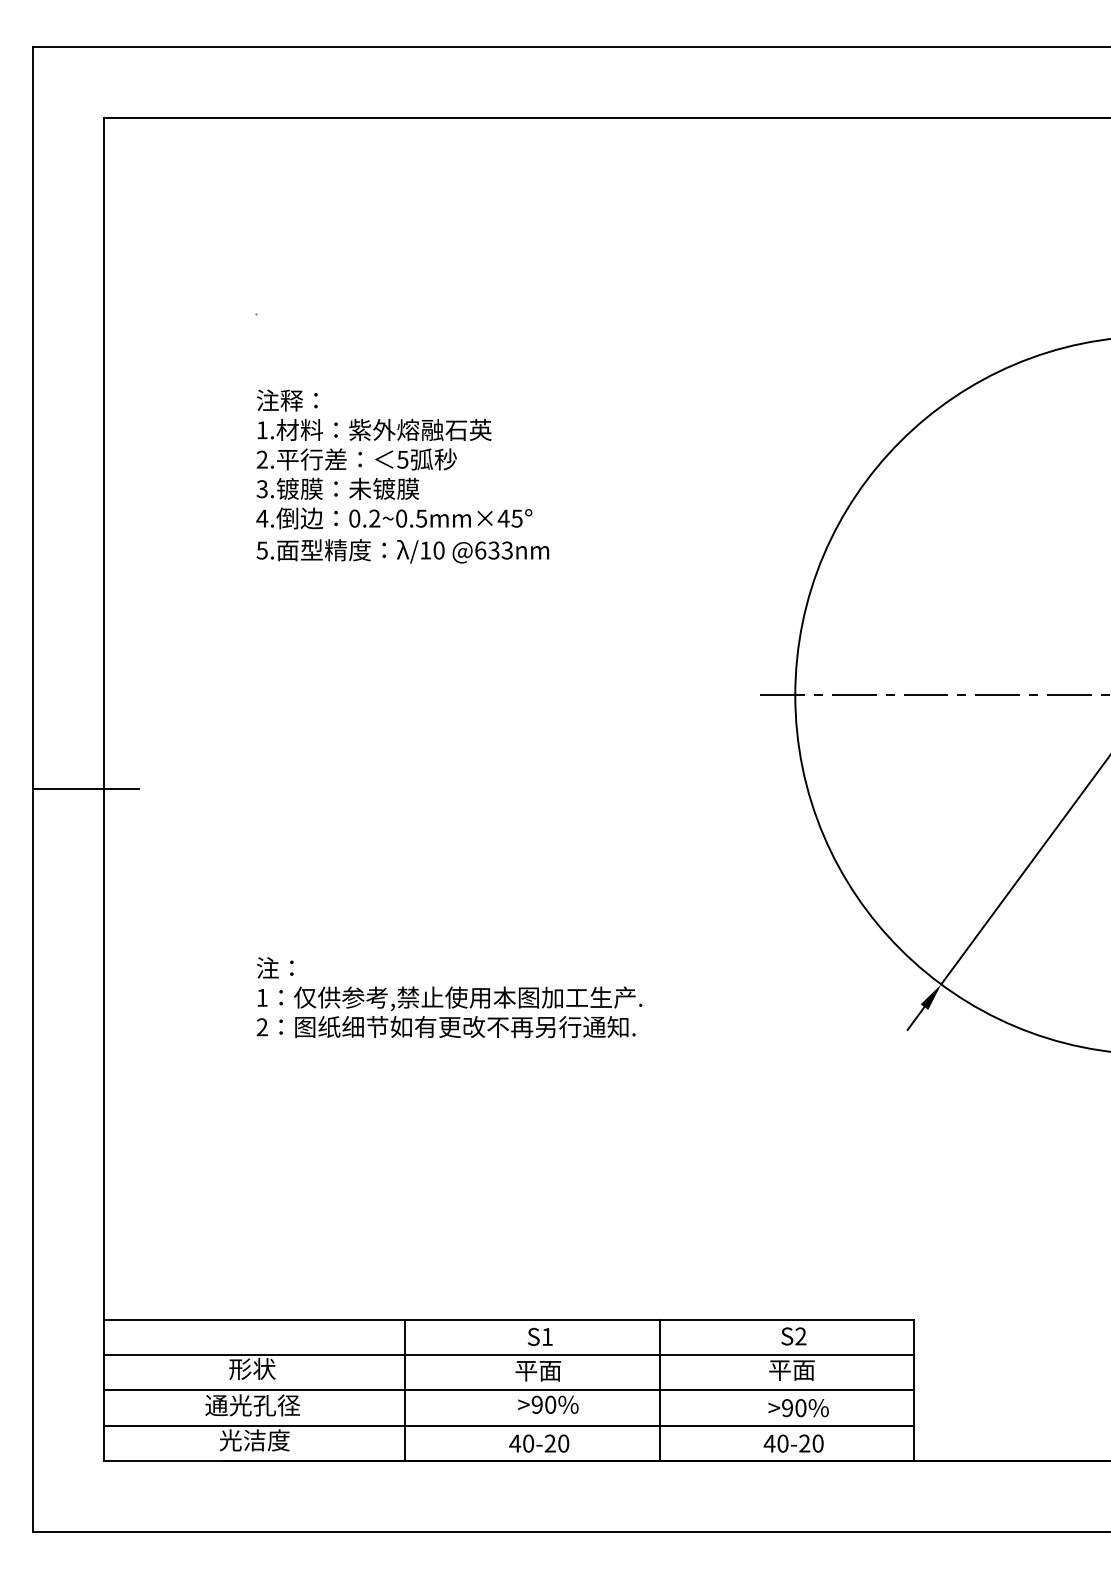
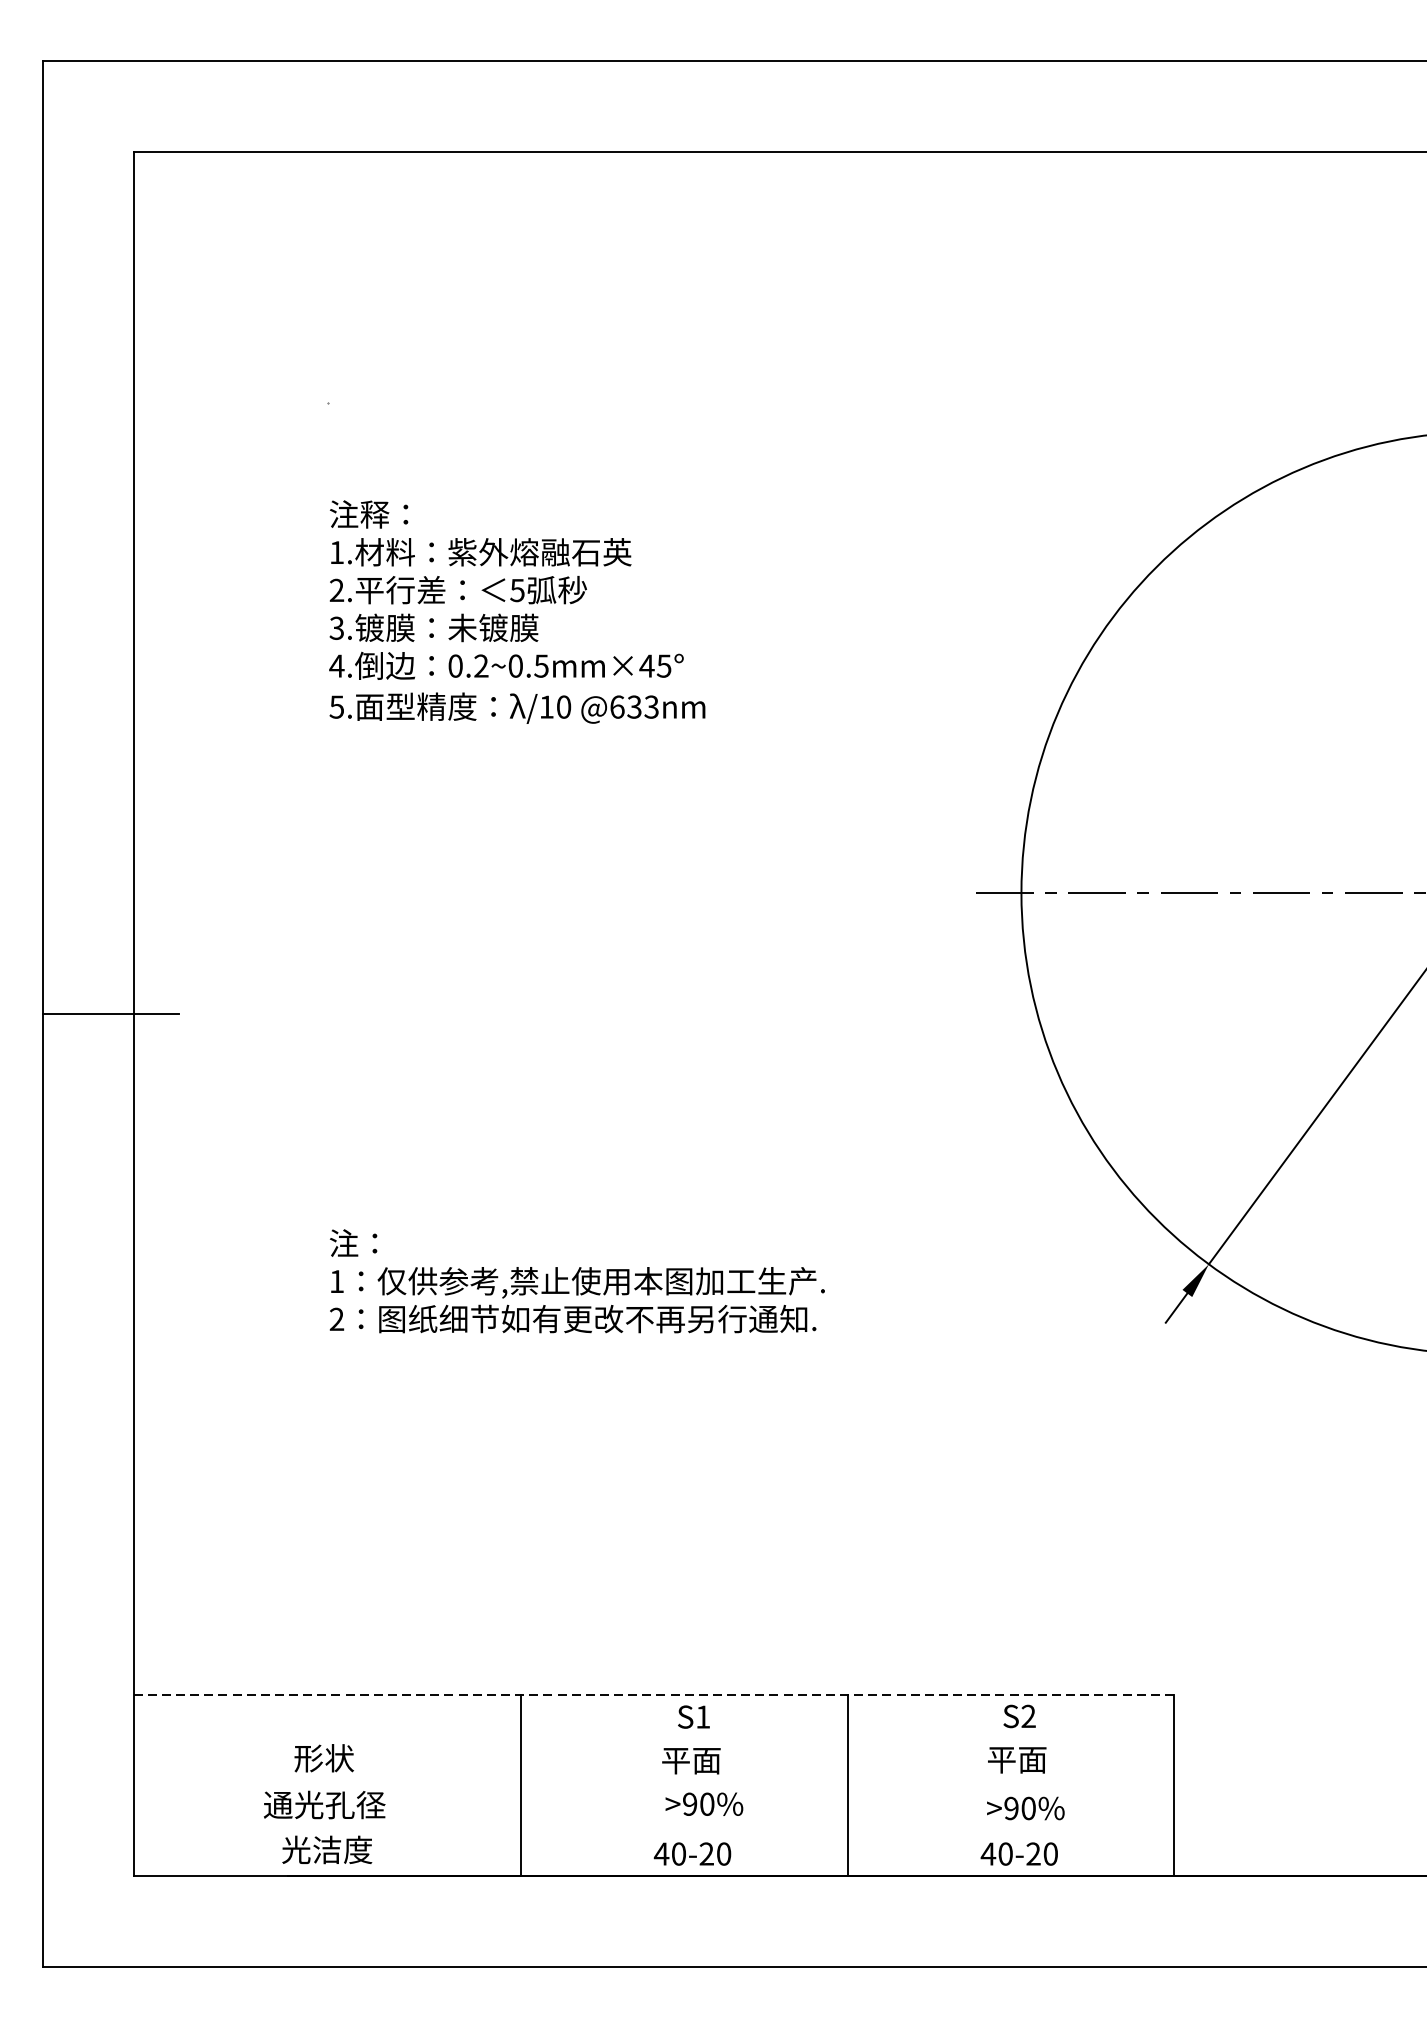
line: (509, 1319) -> (654, 1694), solid -> dashed
line: (509, 1354) -> (654, 1739), removed
line: (509, 1390) -> (654, 1785), removed
line: (509, 1425) -> (654, 1830), removed

